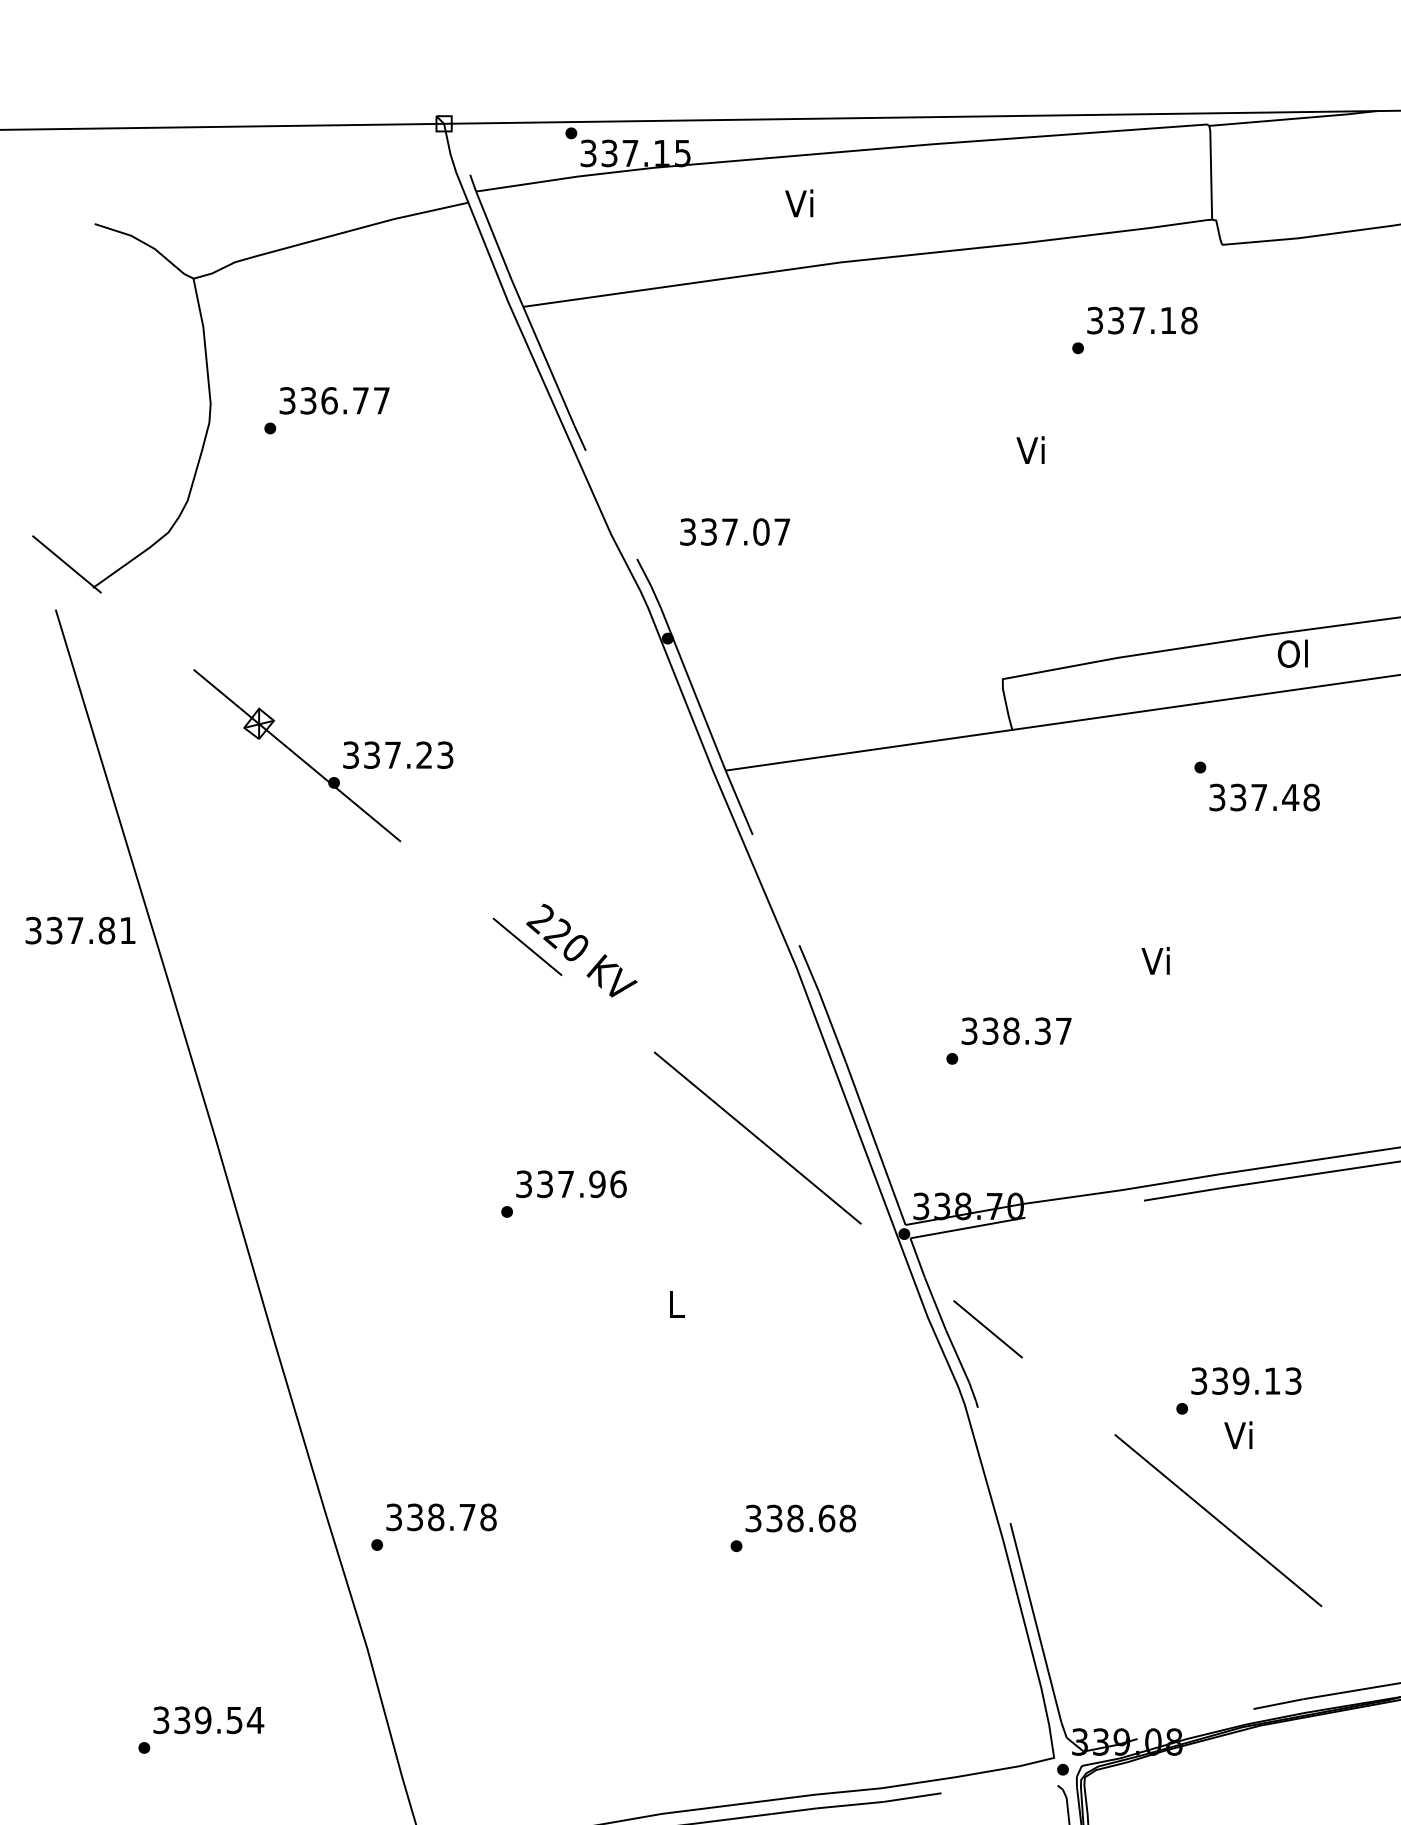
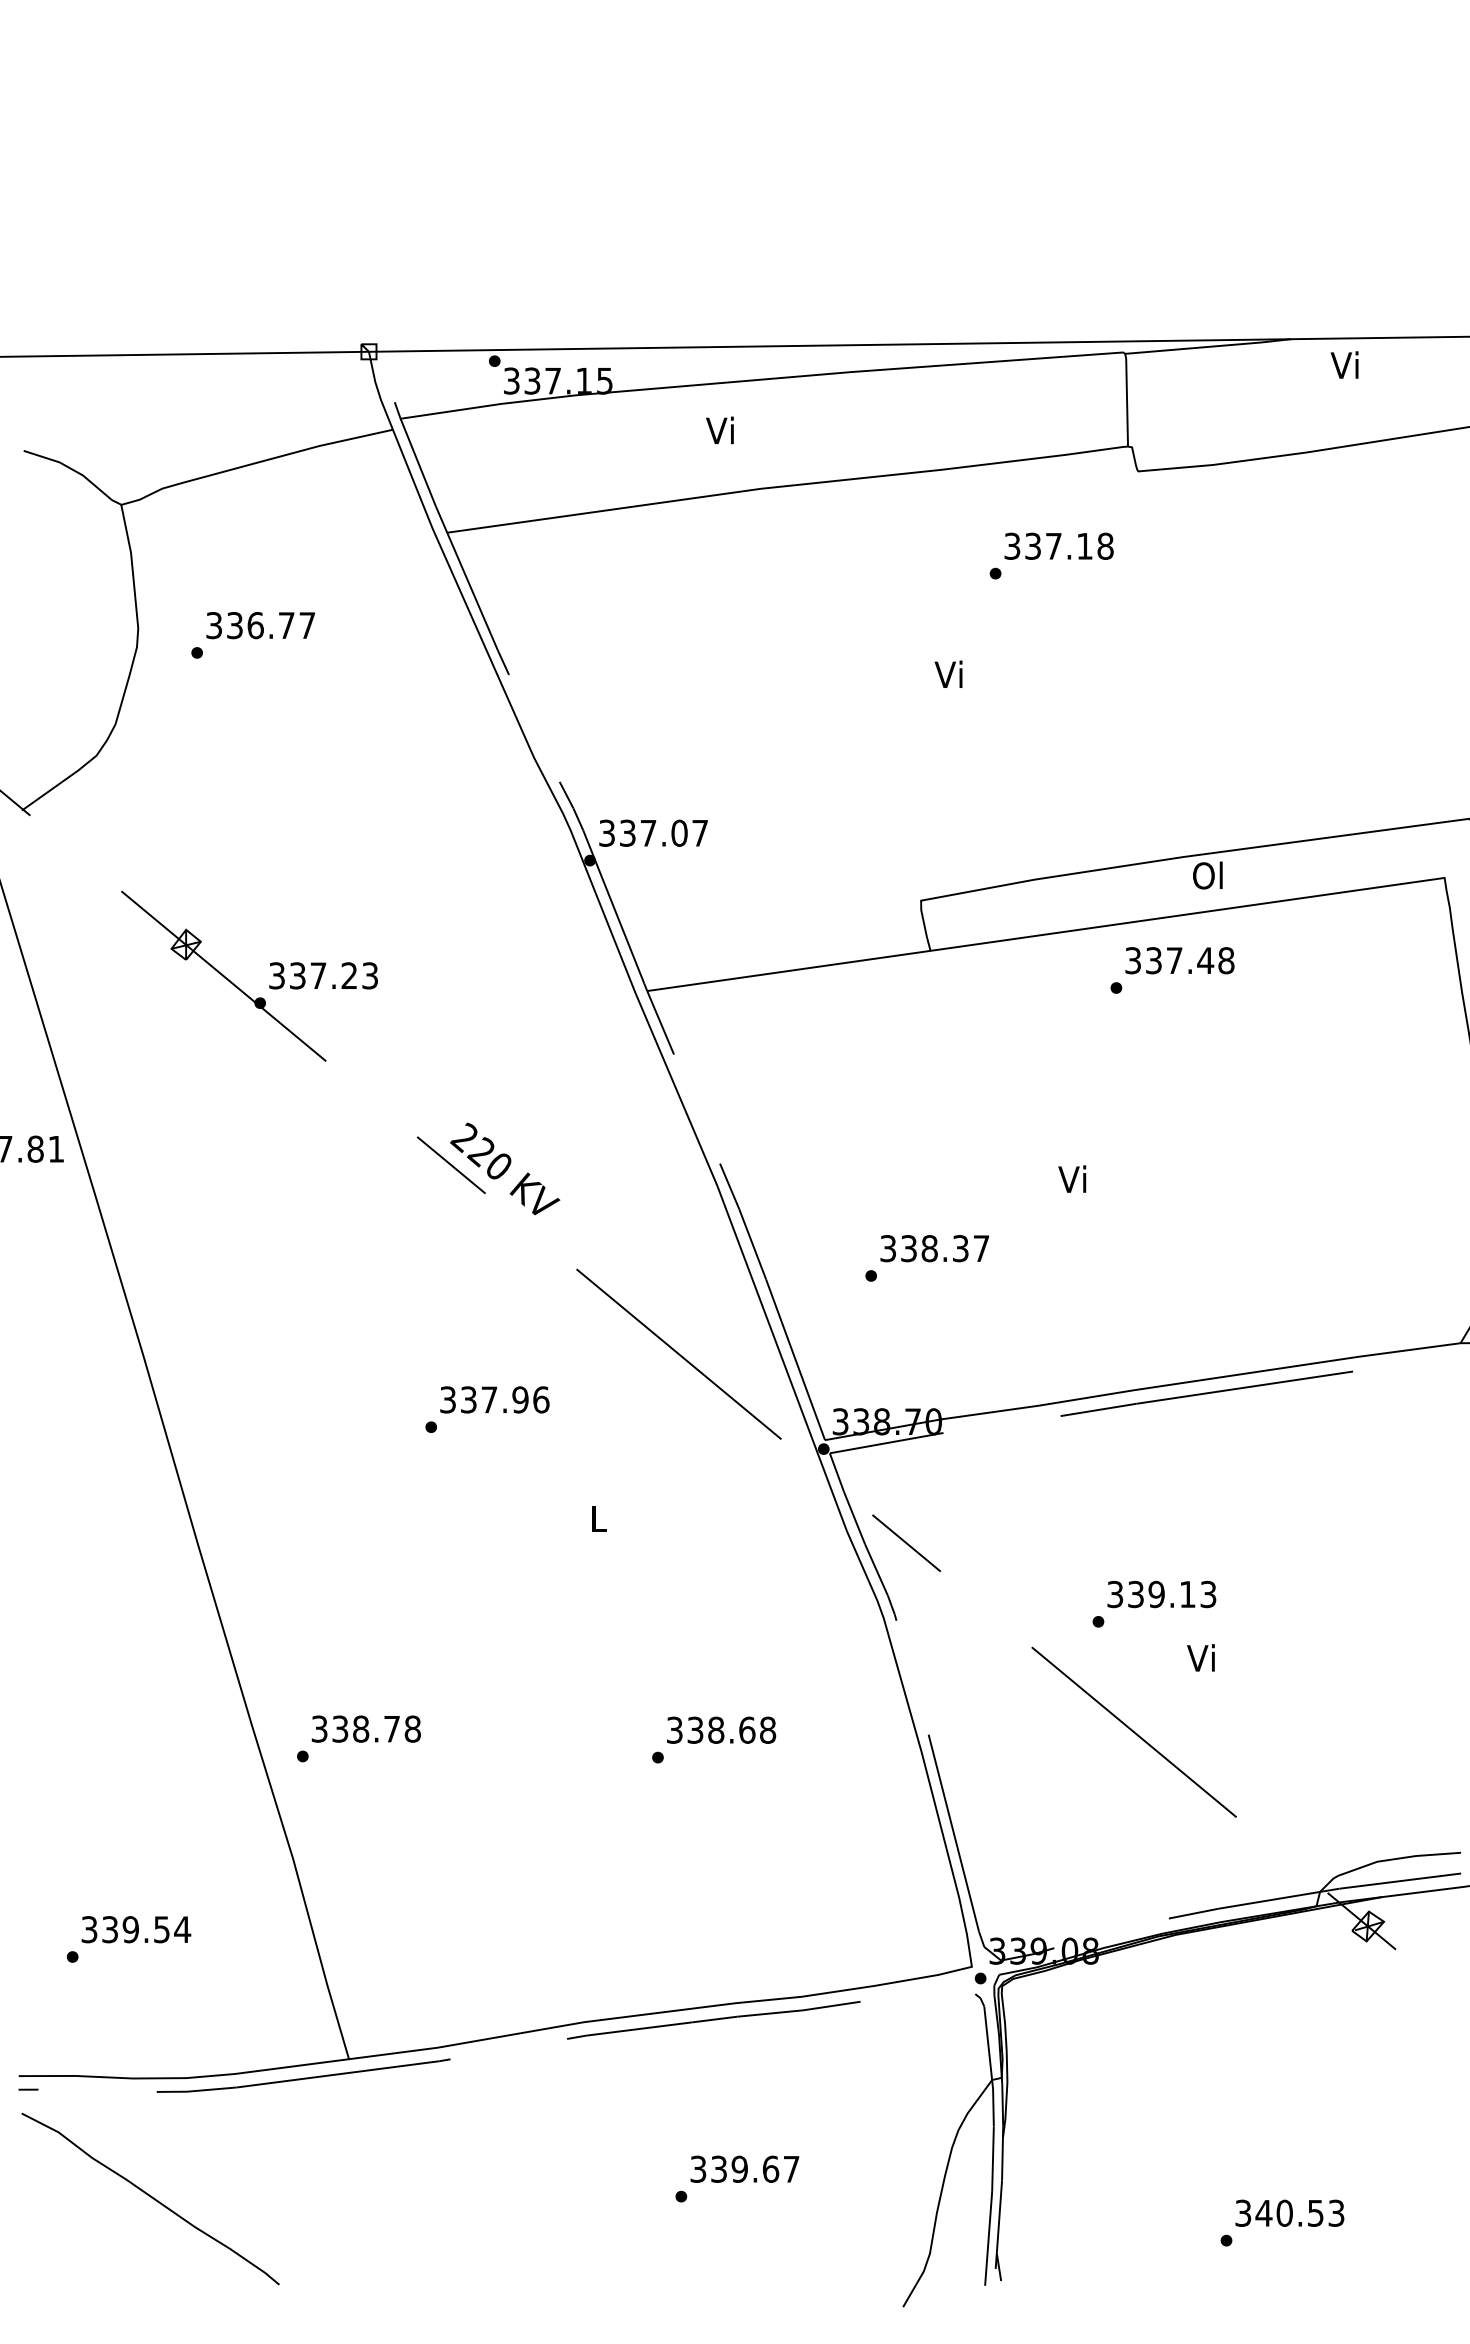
text: (735, 531) -> (653, 832), moved
text: (1264, 797) -> (1179, 960), moved
text: (1237, 1434) -> (1200, 1657), moved

